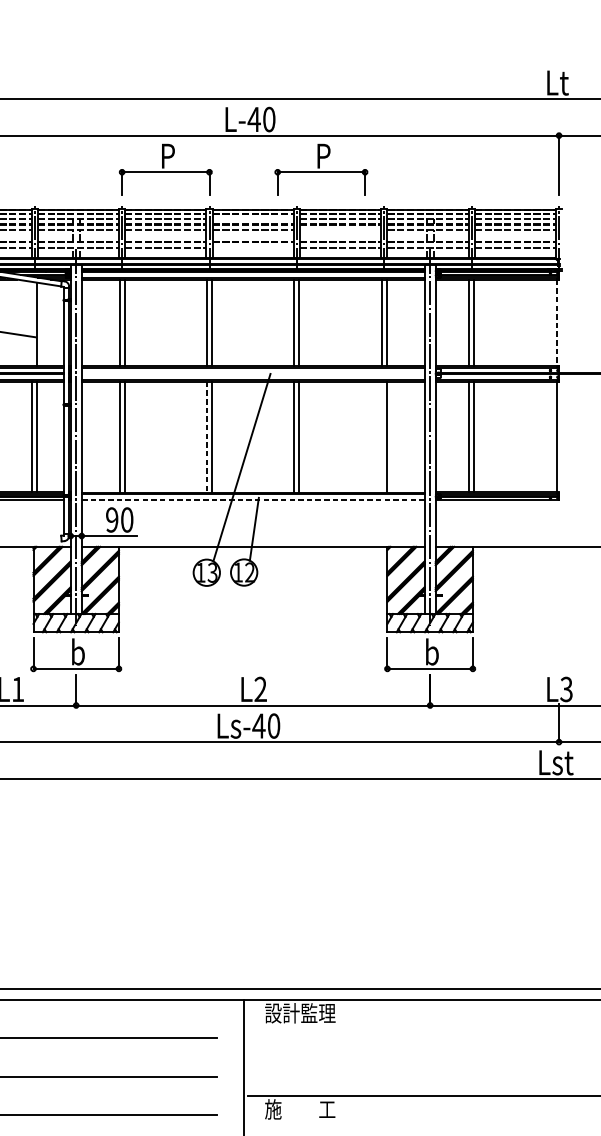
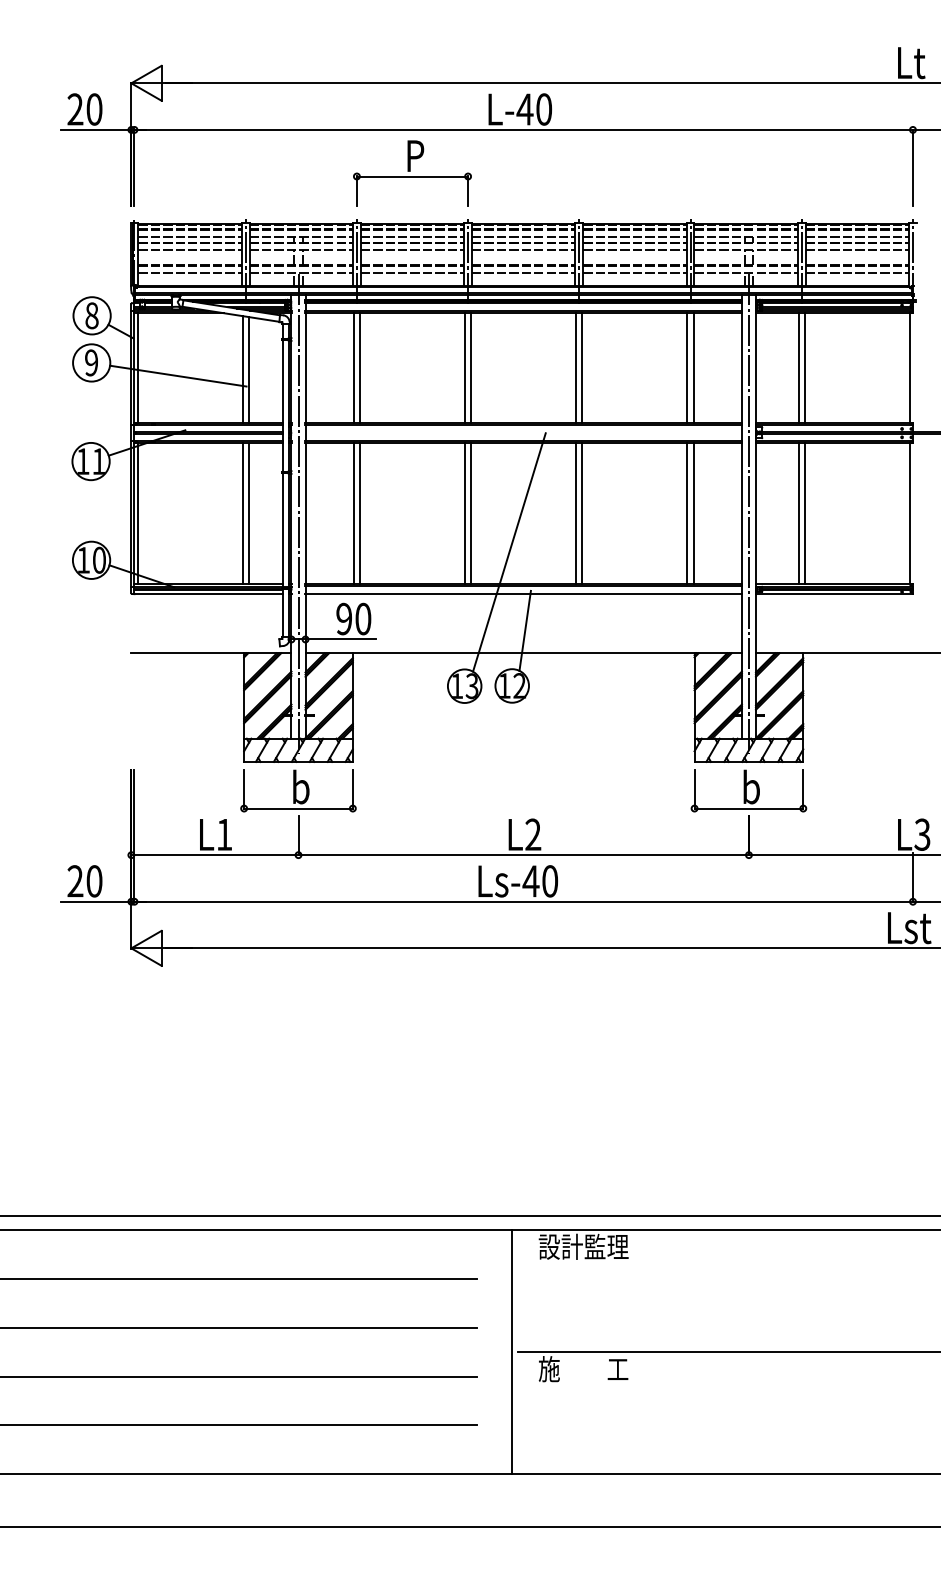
part: (321, 169) -> (610, 173), removed
line: (253, 219) -> (523, 236), added
line: (340, 230) -> (634, 250), added
line: (253, 247) -> (523, 272), added
line: (32, 323) -> (242, 369), added
line: (556, 323) -> (909, 368), dashed -> solid
line: (207, 437) -> (465, 514), dashed -> solid
line: (381, 437) -> (687, 513), added
line: (253, 500) -> (523, 594), dashed -> solid

